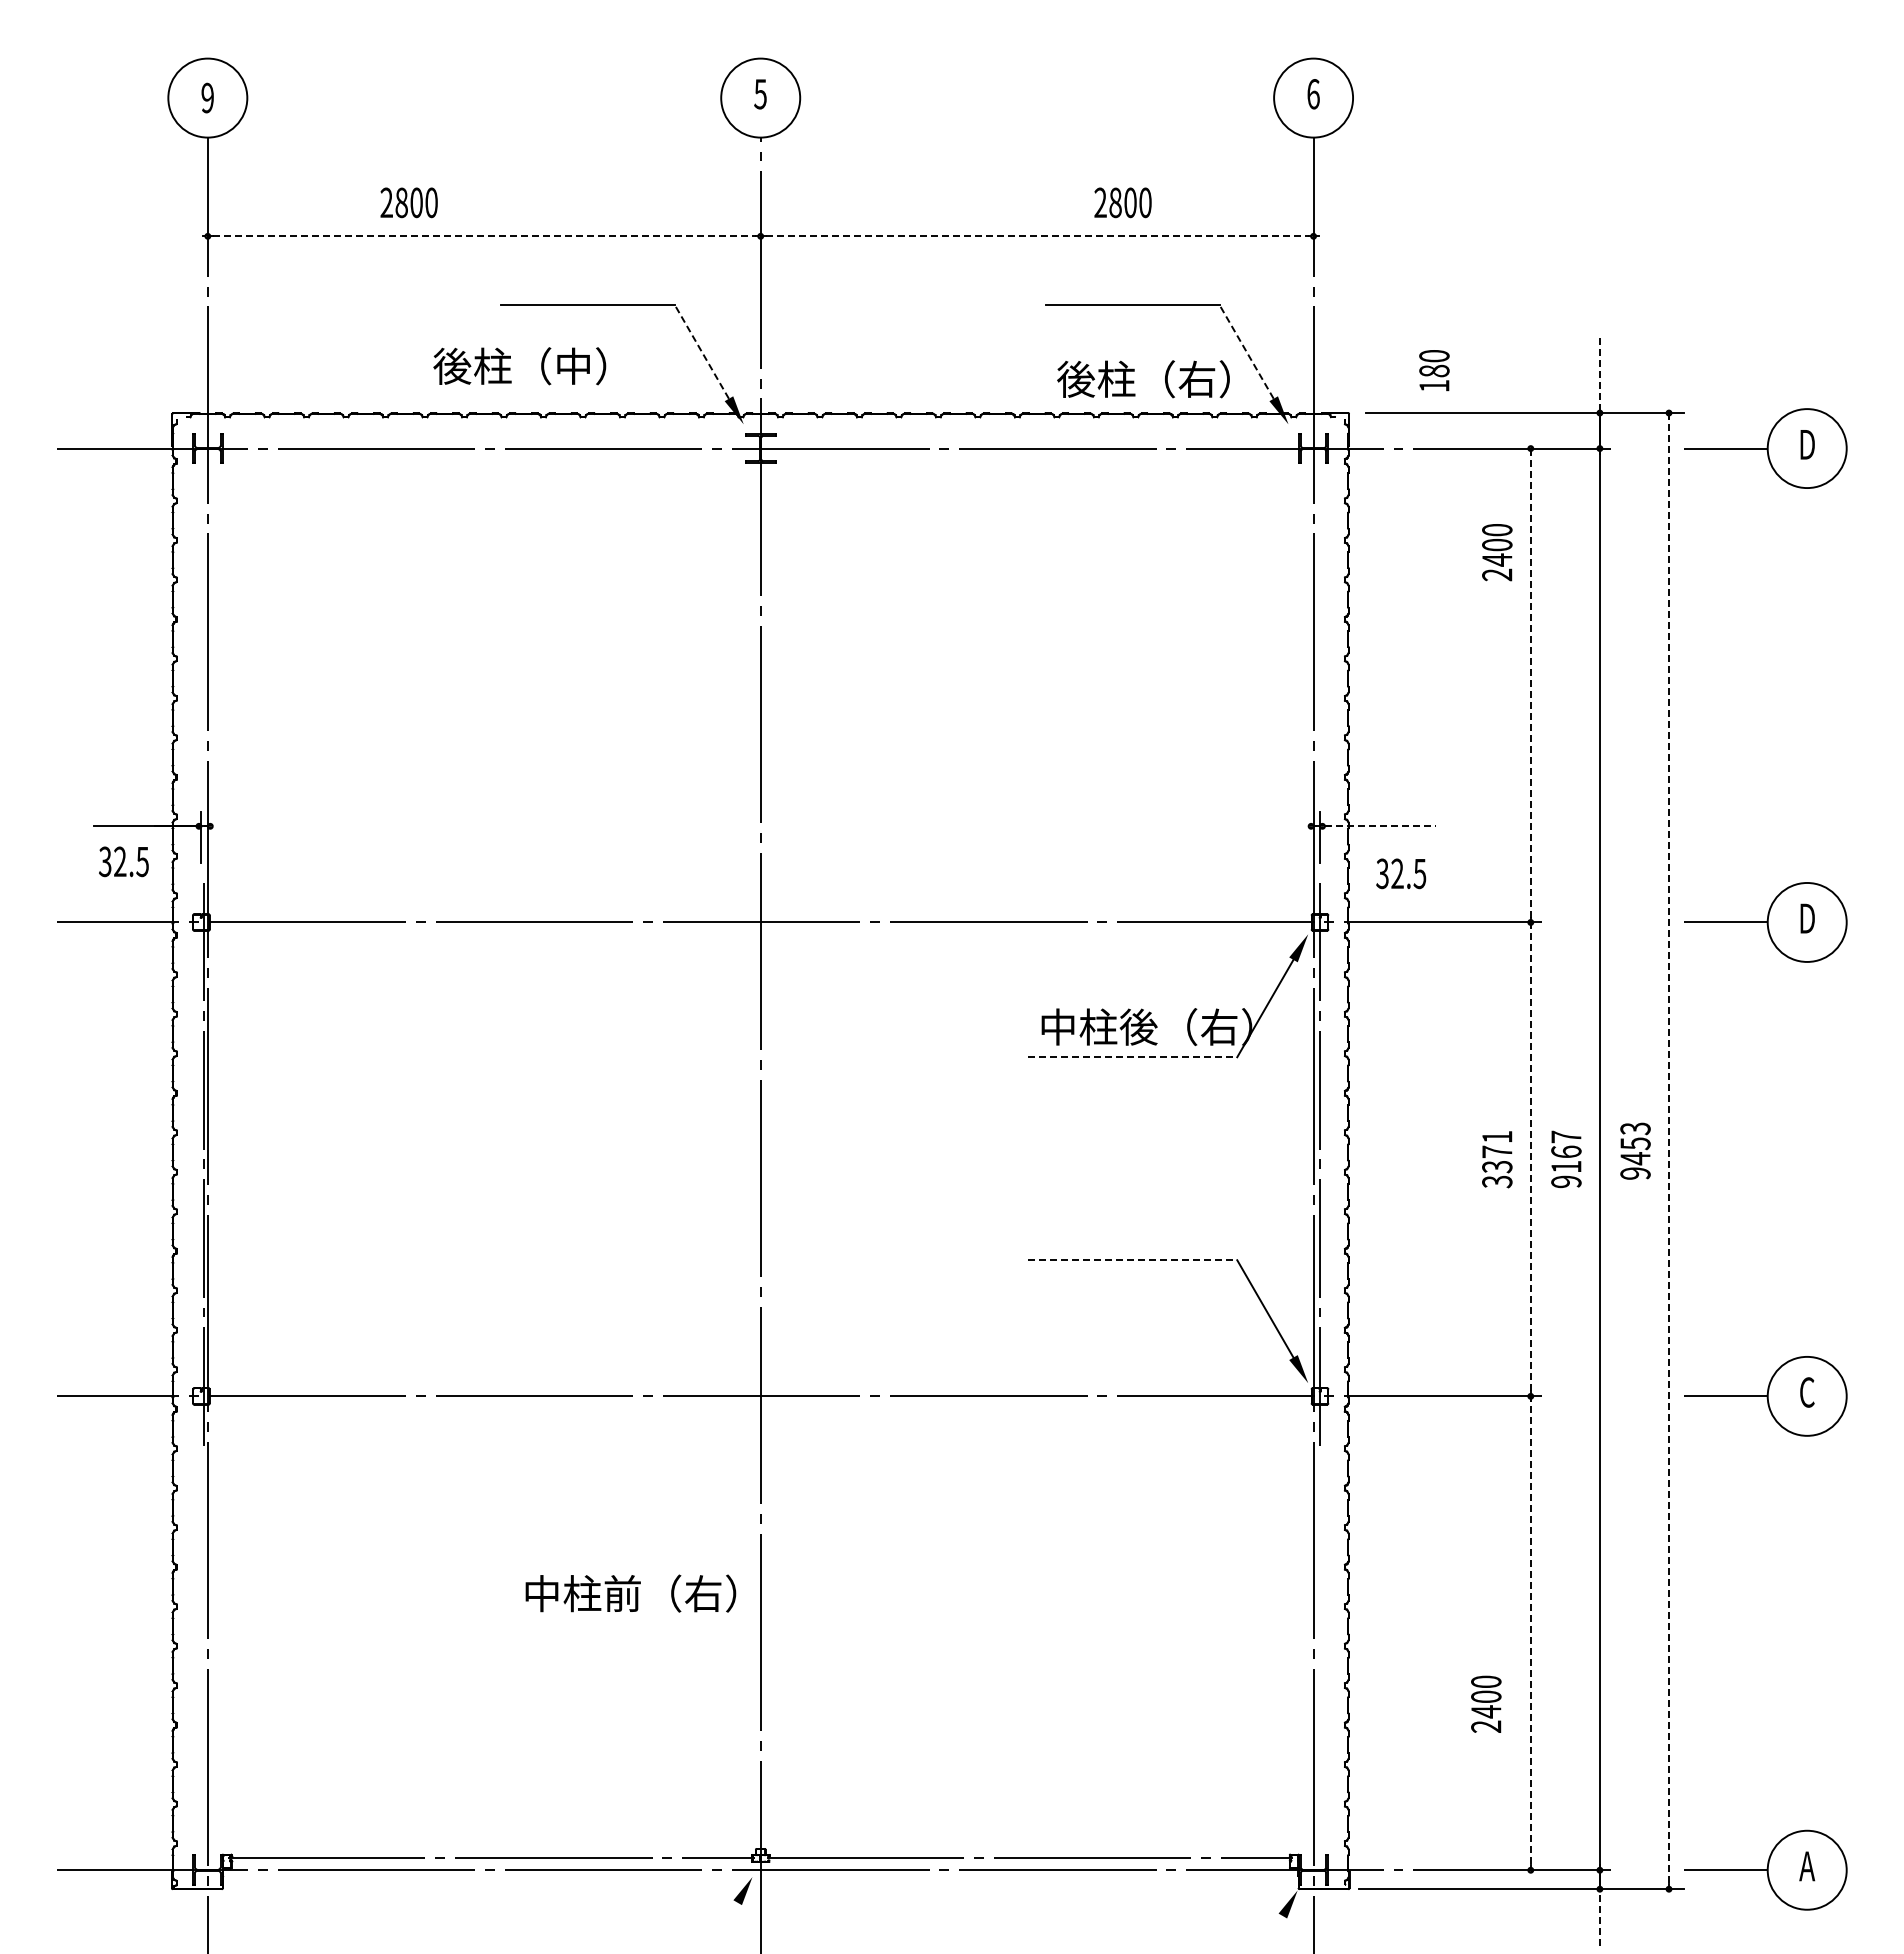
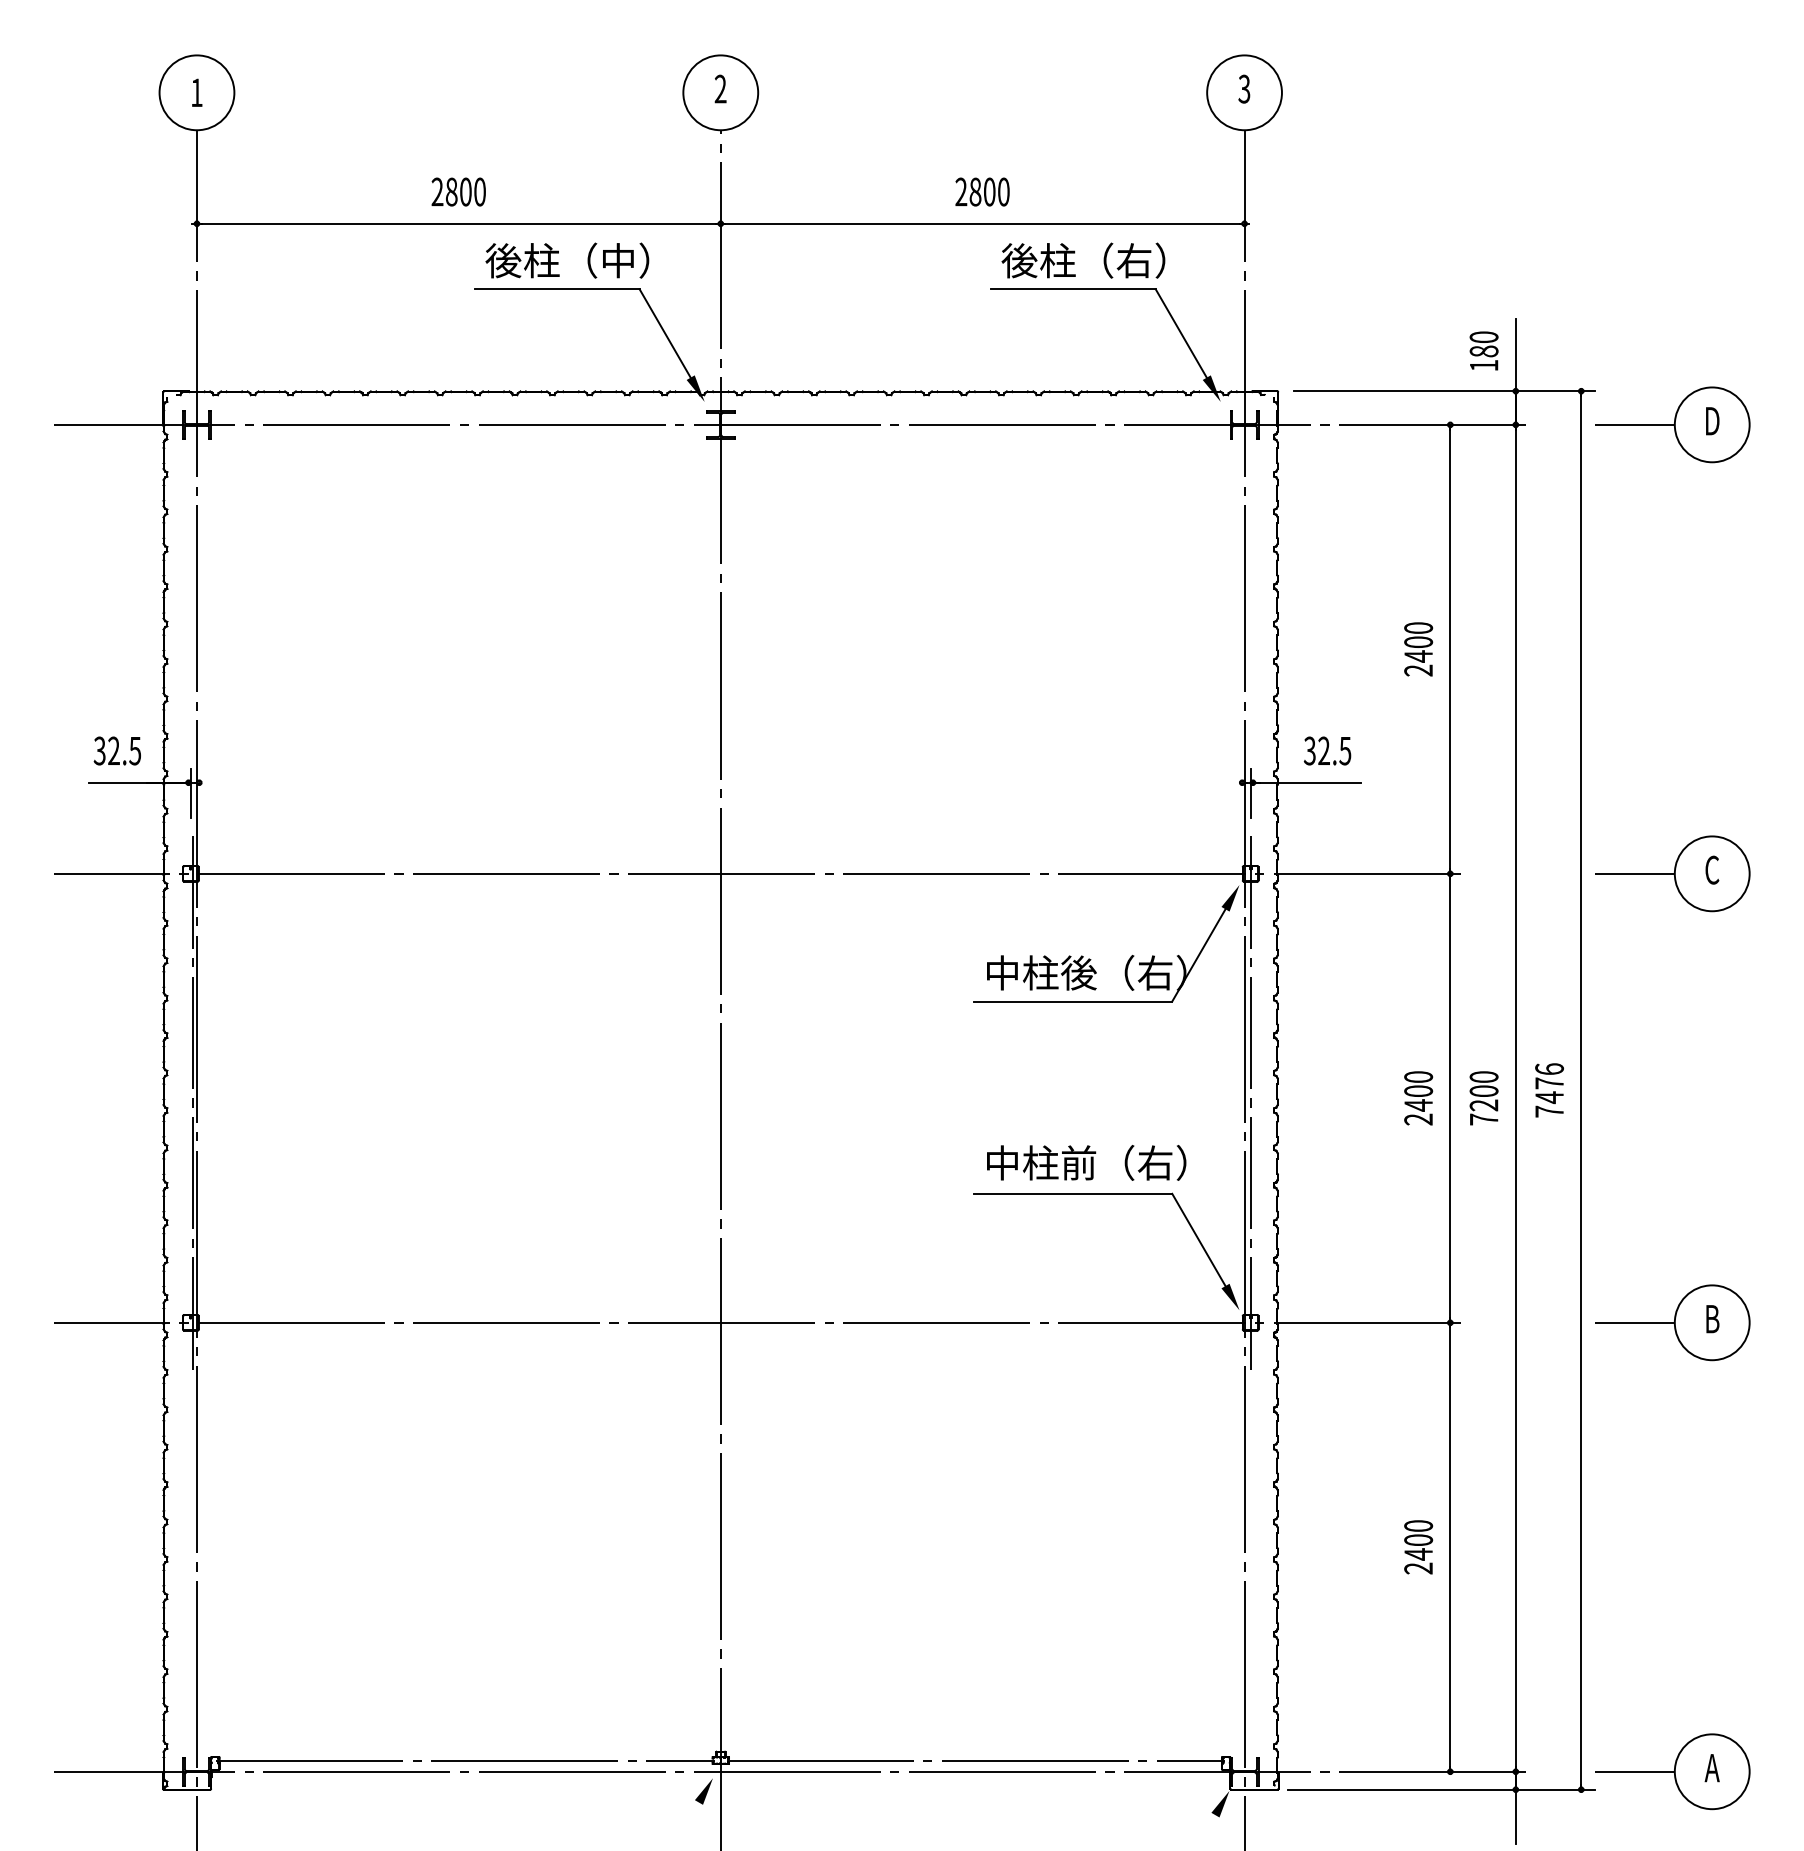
text: (760, 94) -> (720, 89), 5 -> 2
text: (1313, 94) -> (1244, 89), 6 -> 3
text: (207, 97) -> (196, 92), 9 -> 1
text: (408, 202) -> (458, 191), moved
text: (1122, 202) -> (982, 191), moved
line: (484, 236) -> (459, 223), dashed -> solid
line: (1037, 236) -> (983, 223), dashed -> solid
line: (702, 352) -> (665, 333), dashed -> solid
line: (1246, 352) -> (1181, 333), dashed -> solid
text: (519, 366) -> (567, 260), moved
text: (1434, 370) -> (1484, 350), moved
line: (1599, 373) -> (1515, 353), dashed -> solid
text: (1143, 379) -> (1083, 260), moved
text: (1497, 552) -> (1418, 649), moved
line: (1375, 826) -> (1303, 782), dashed -> solid
text: (123, 861) -> (117, 750), moved
text: (1401, 873) -> (1327, 750), moved
text: (1807, 918) -> (1712, 870), D -> C
line: (1132, 1057) -> (1073, 1001), dashed -> solid
text: (1635, 1150) -> (1549, 1089), 9453 -> 7476
line: (1669, 1151) -> (1581, 1090), dashed -> solid
text: (1497, 1159) -> (1418, 1098), 3371 -> 2400
line: (1530, 1159) -> (1450, 1098), dashed -> solid
text: (1566, 1159) -> (1484, 1098), 9167 -> 7200
line: (1132, 1260) -> (1073, 1194), dashed -> solid
text: (1807, 1392) -> (1712, 1319), C -> B
text: (630, 1593) -> (1086, 1162), moved
text: (1486, 1703) -> (1418, 1546), moved
line: (1599, 1918) -> (1515, 1817), dashed -> solid

